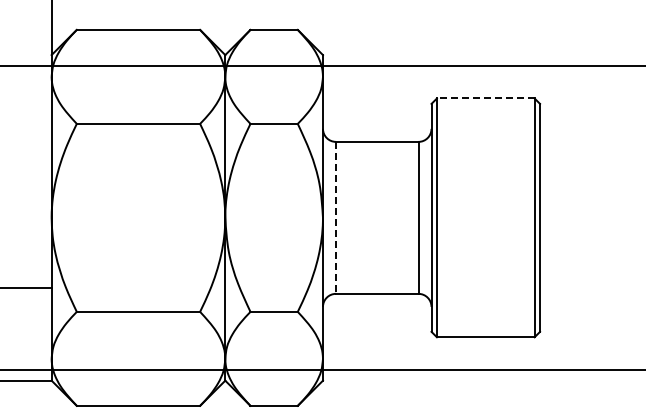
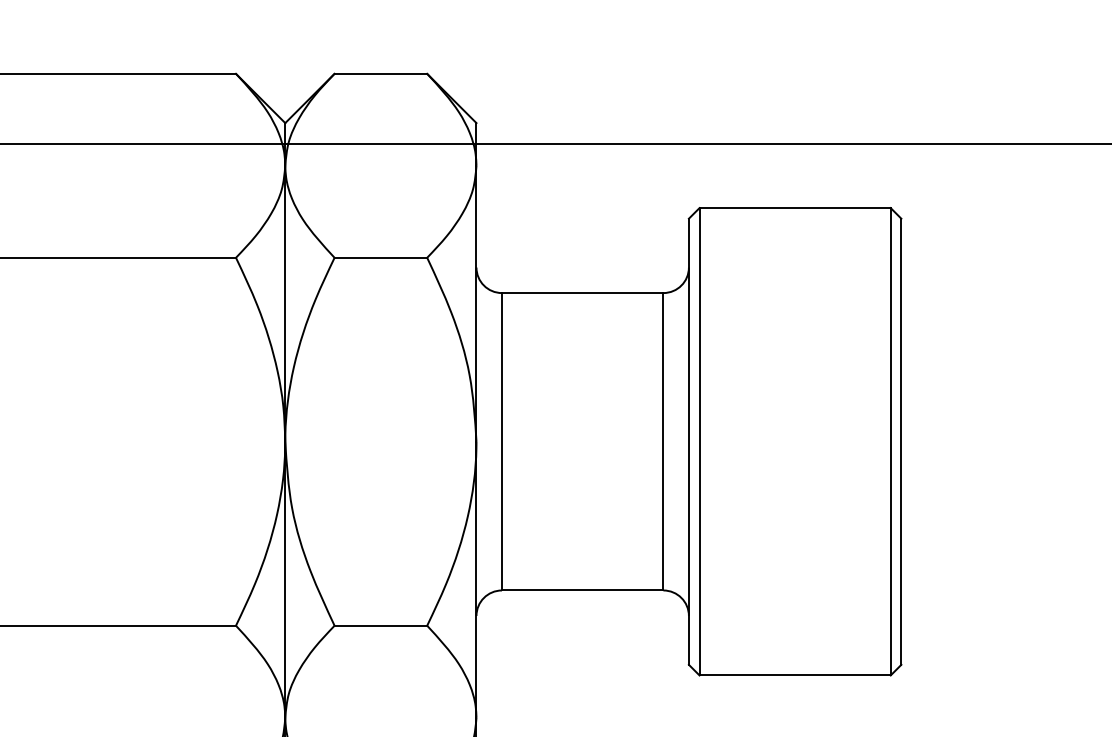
line: (485, 98) -> (794, 208), dashed -> solid
line: (336, 217) -> (502, 441), dashed -> solid

